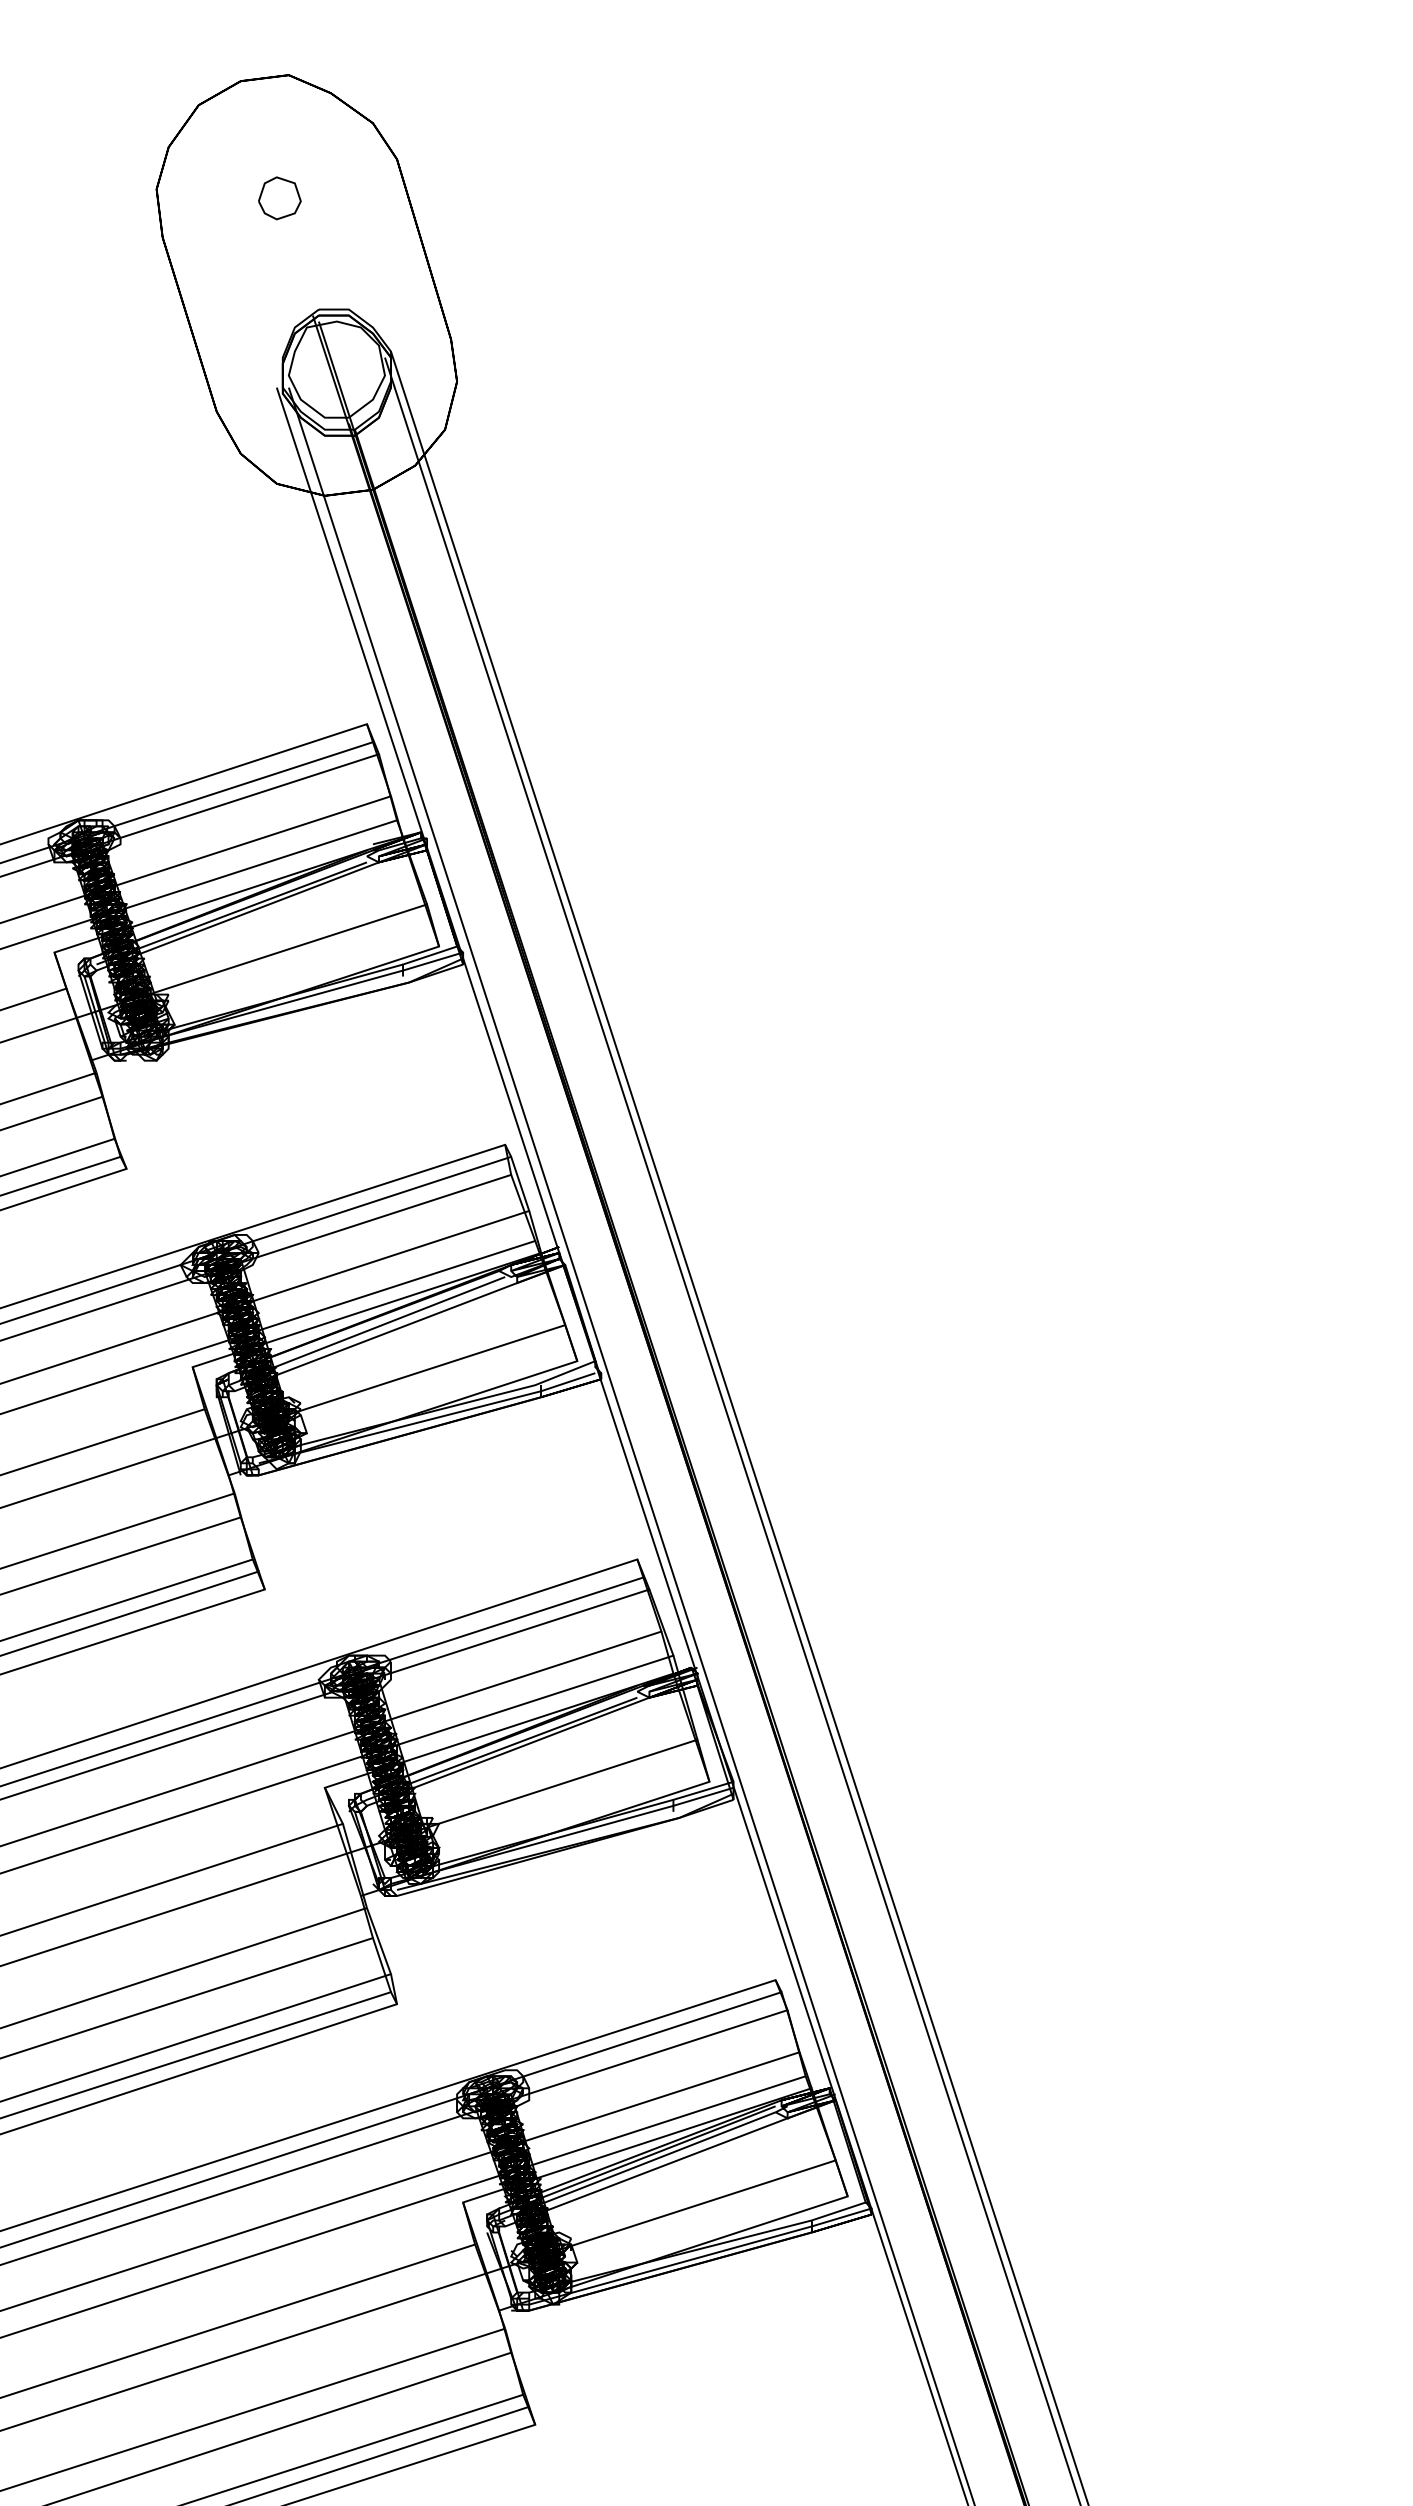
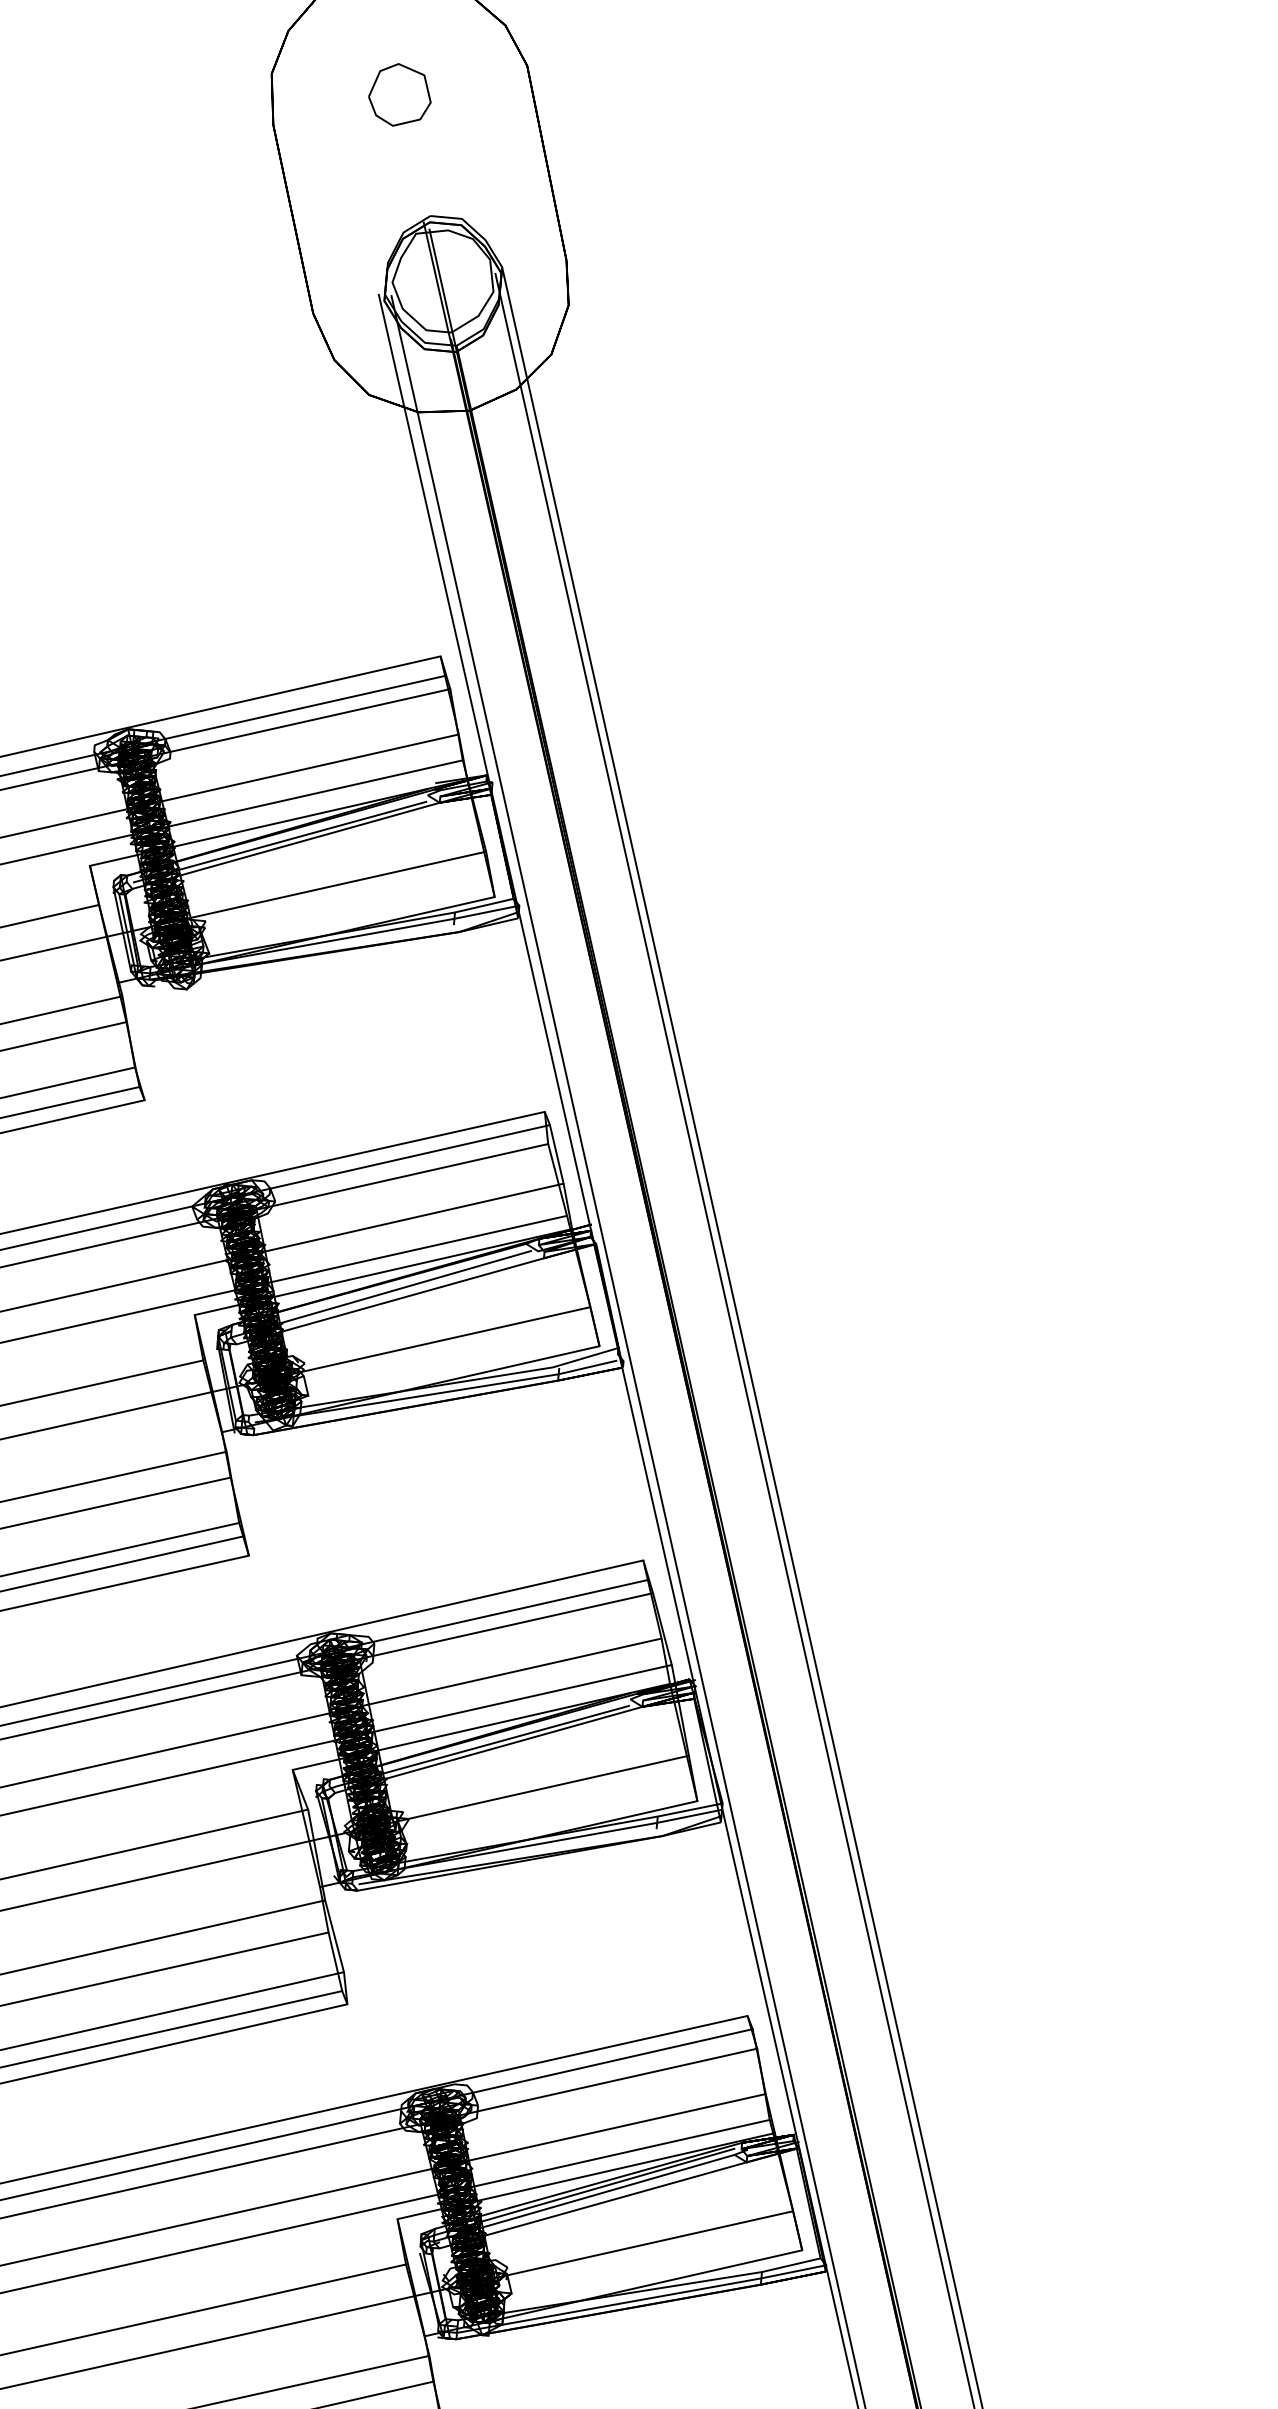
part: (279, 198) -> (399, 95), size x1.4

